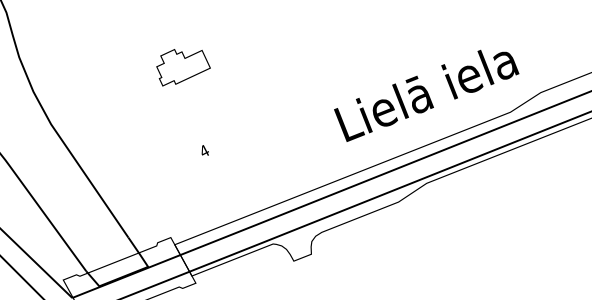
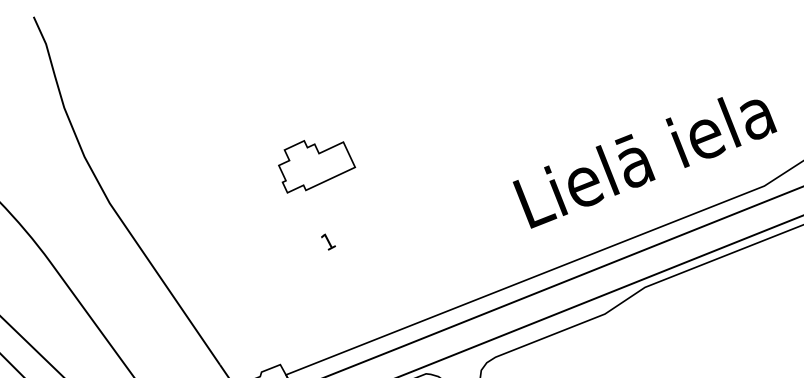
part: (183, 67) -> (316, 166), moved
text: (204, 151) -> (328, 242), 4 -> 1

